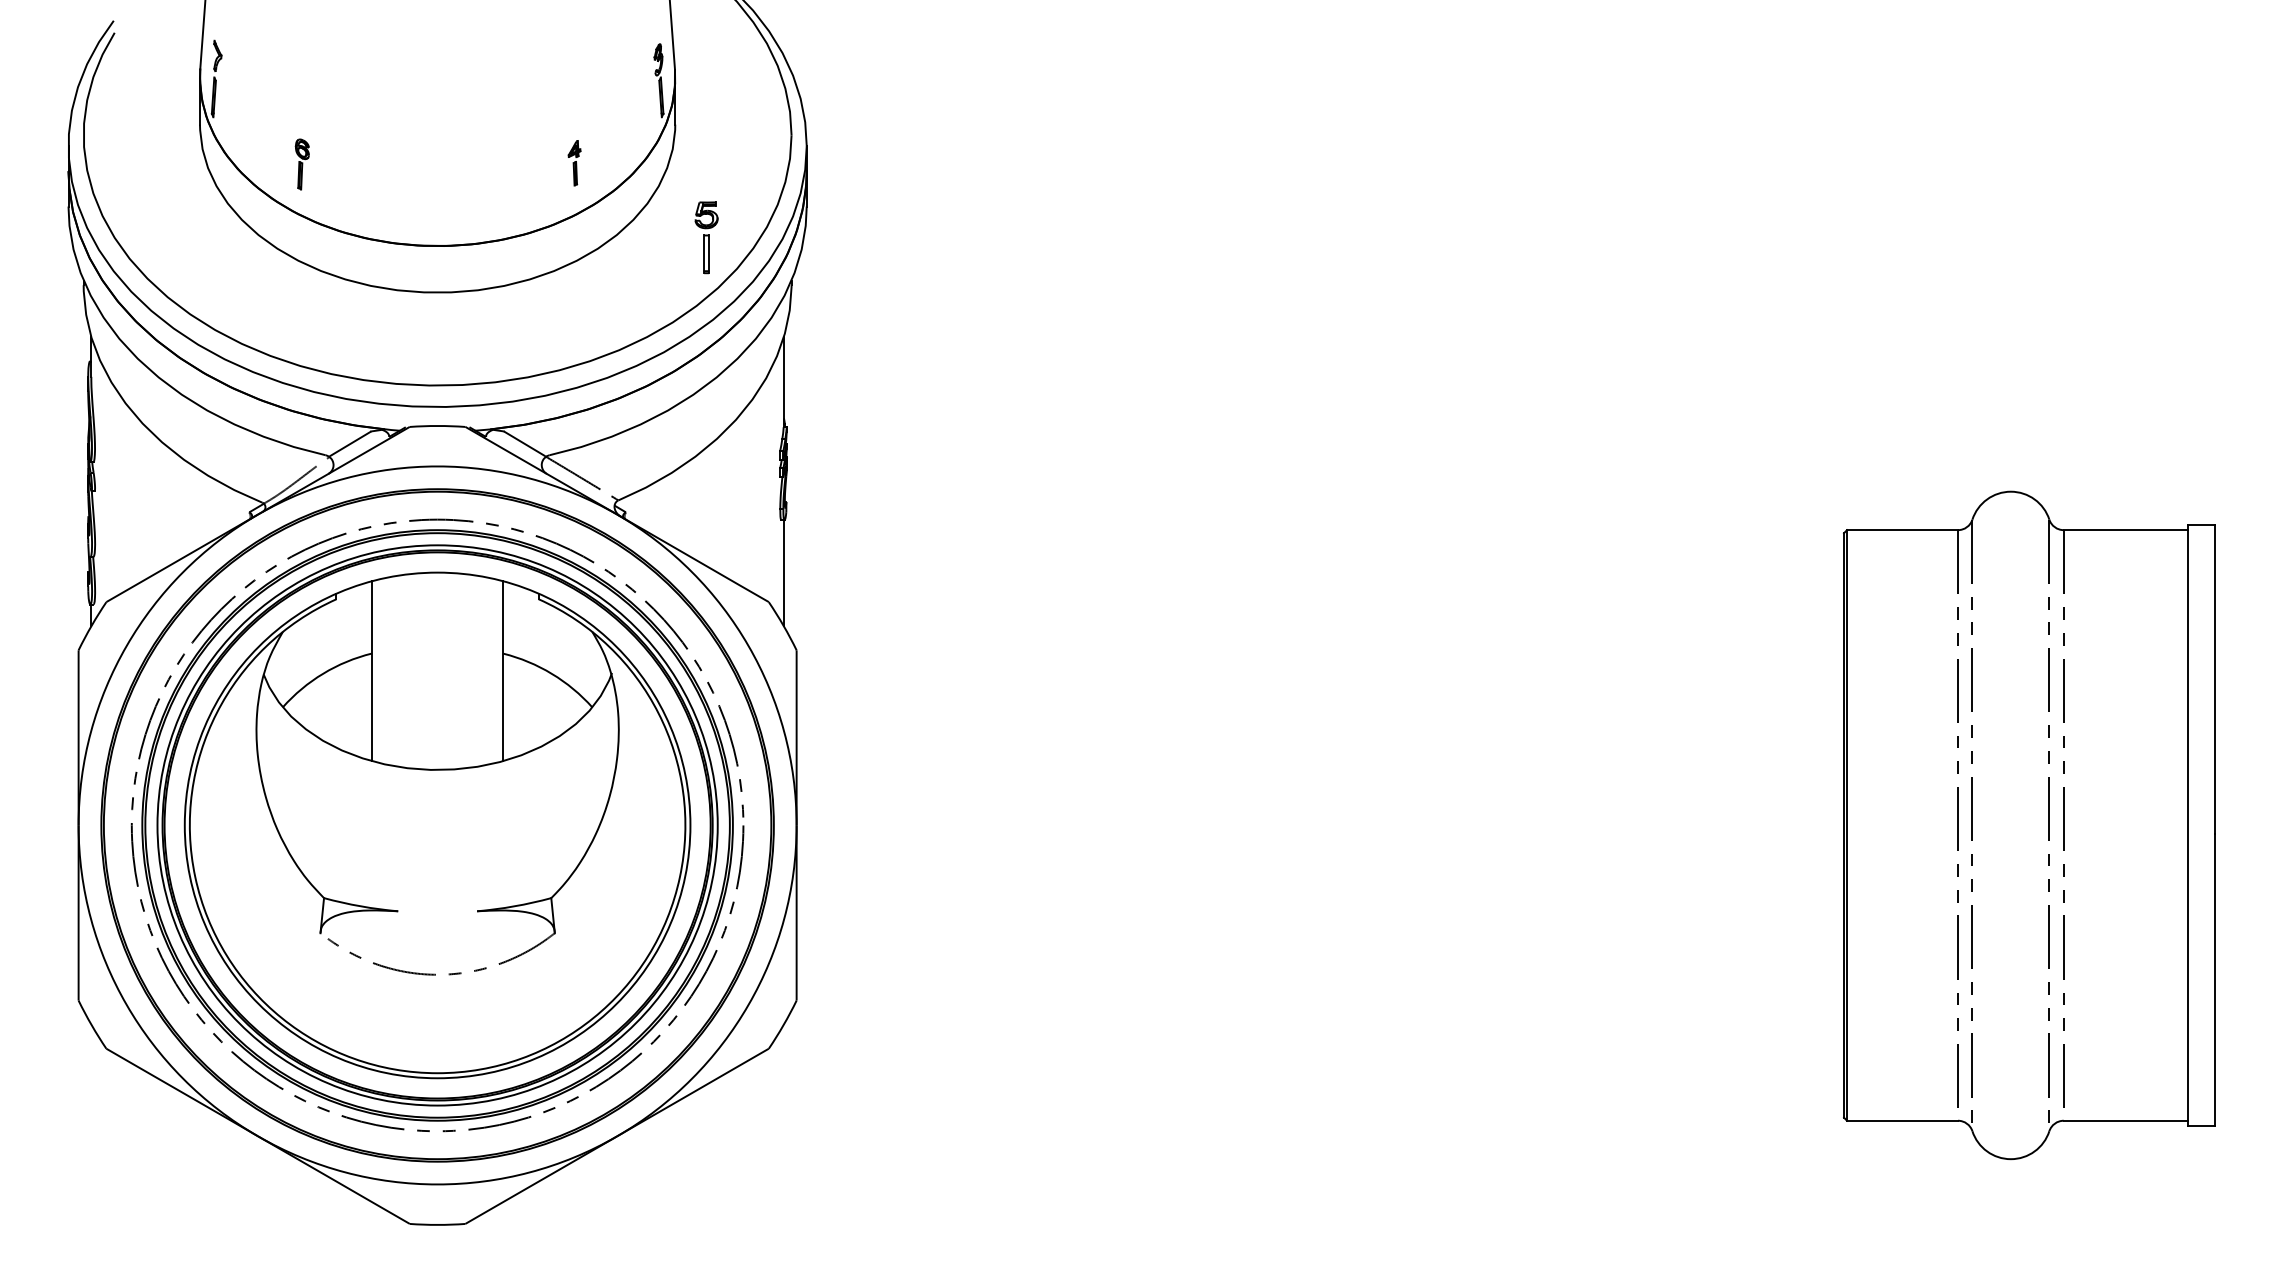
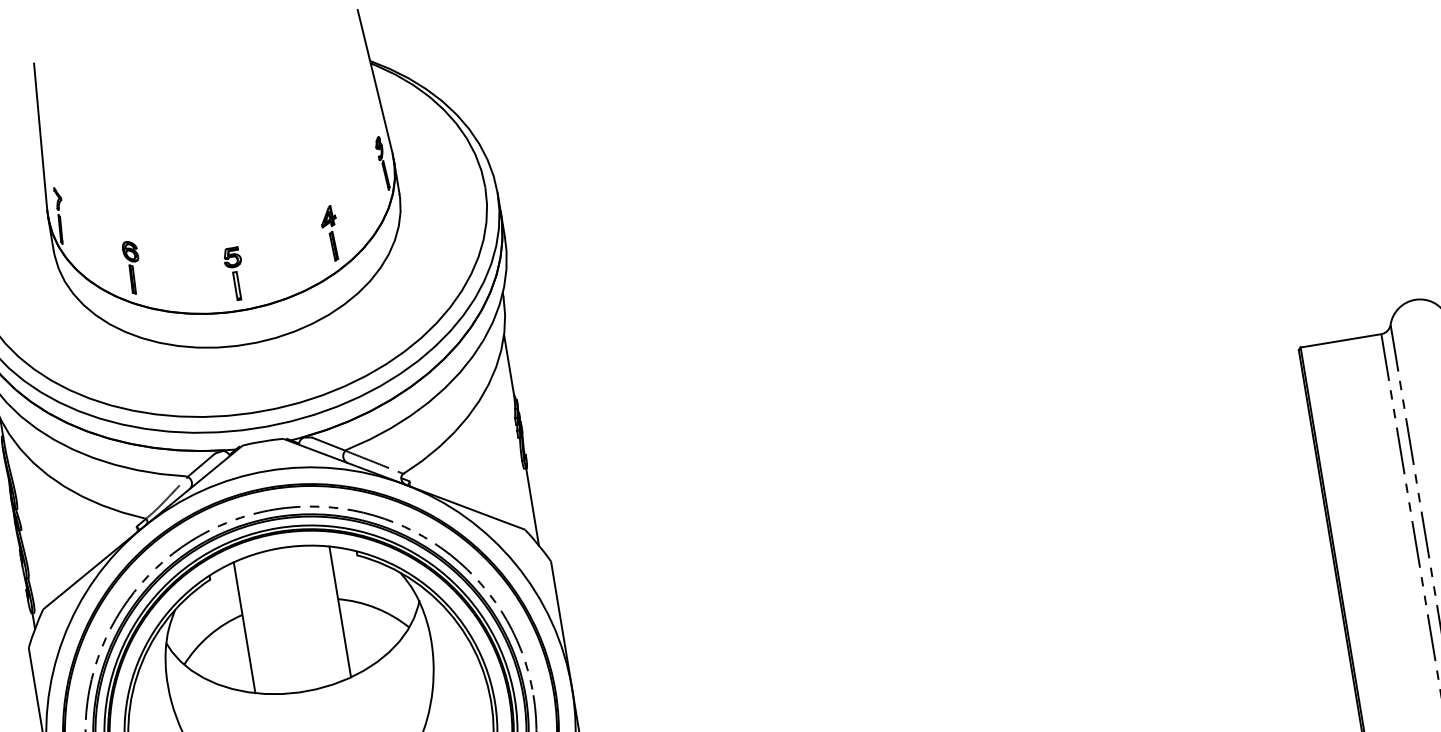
part: (574, 163) -> (330, 234), size x1.67
part: (302, 164) -> (133, 267), size x1.43
part: (706, 237) -> (235, 273), moved

